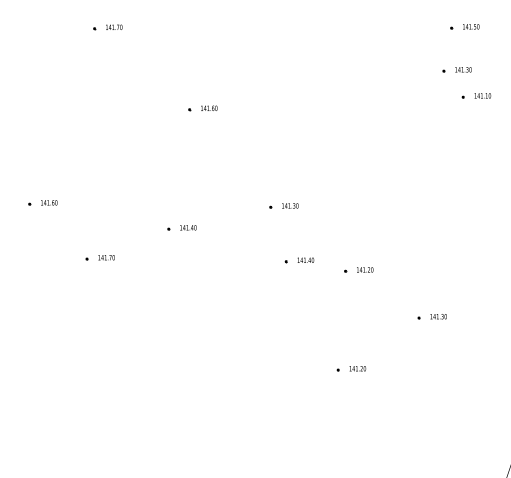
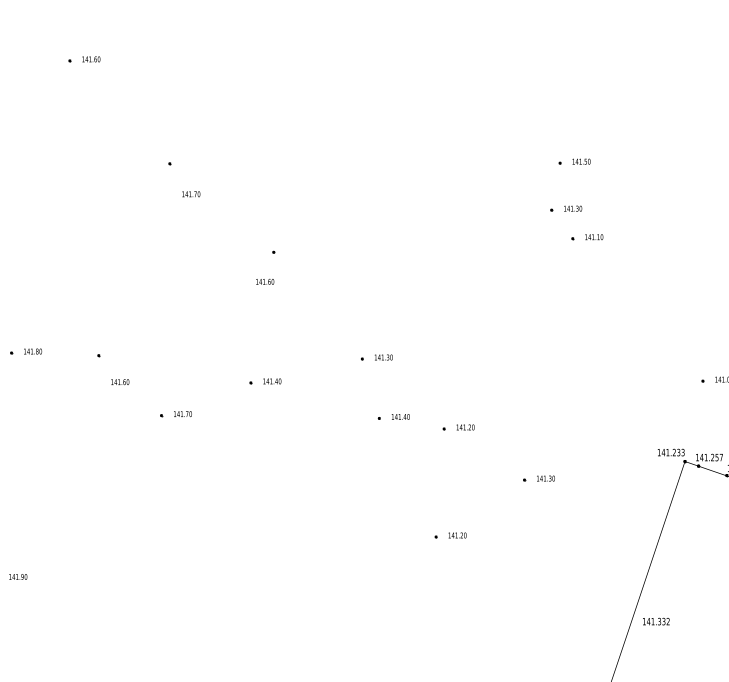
text: (114, 27) -> (191, 194), moved
text: (209, 108) -> (265, 281), moved
text: (49, 203) -> (120, 382), moved

